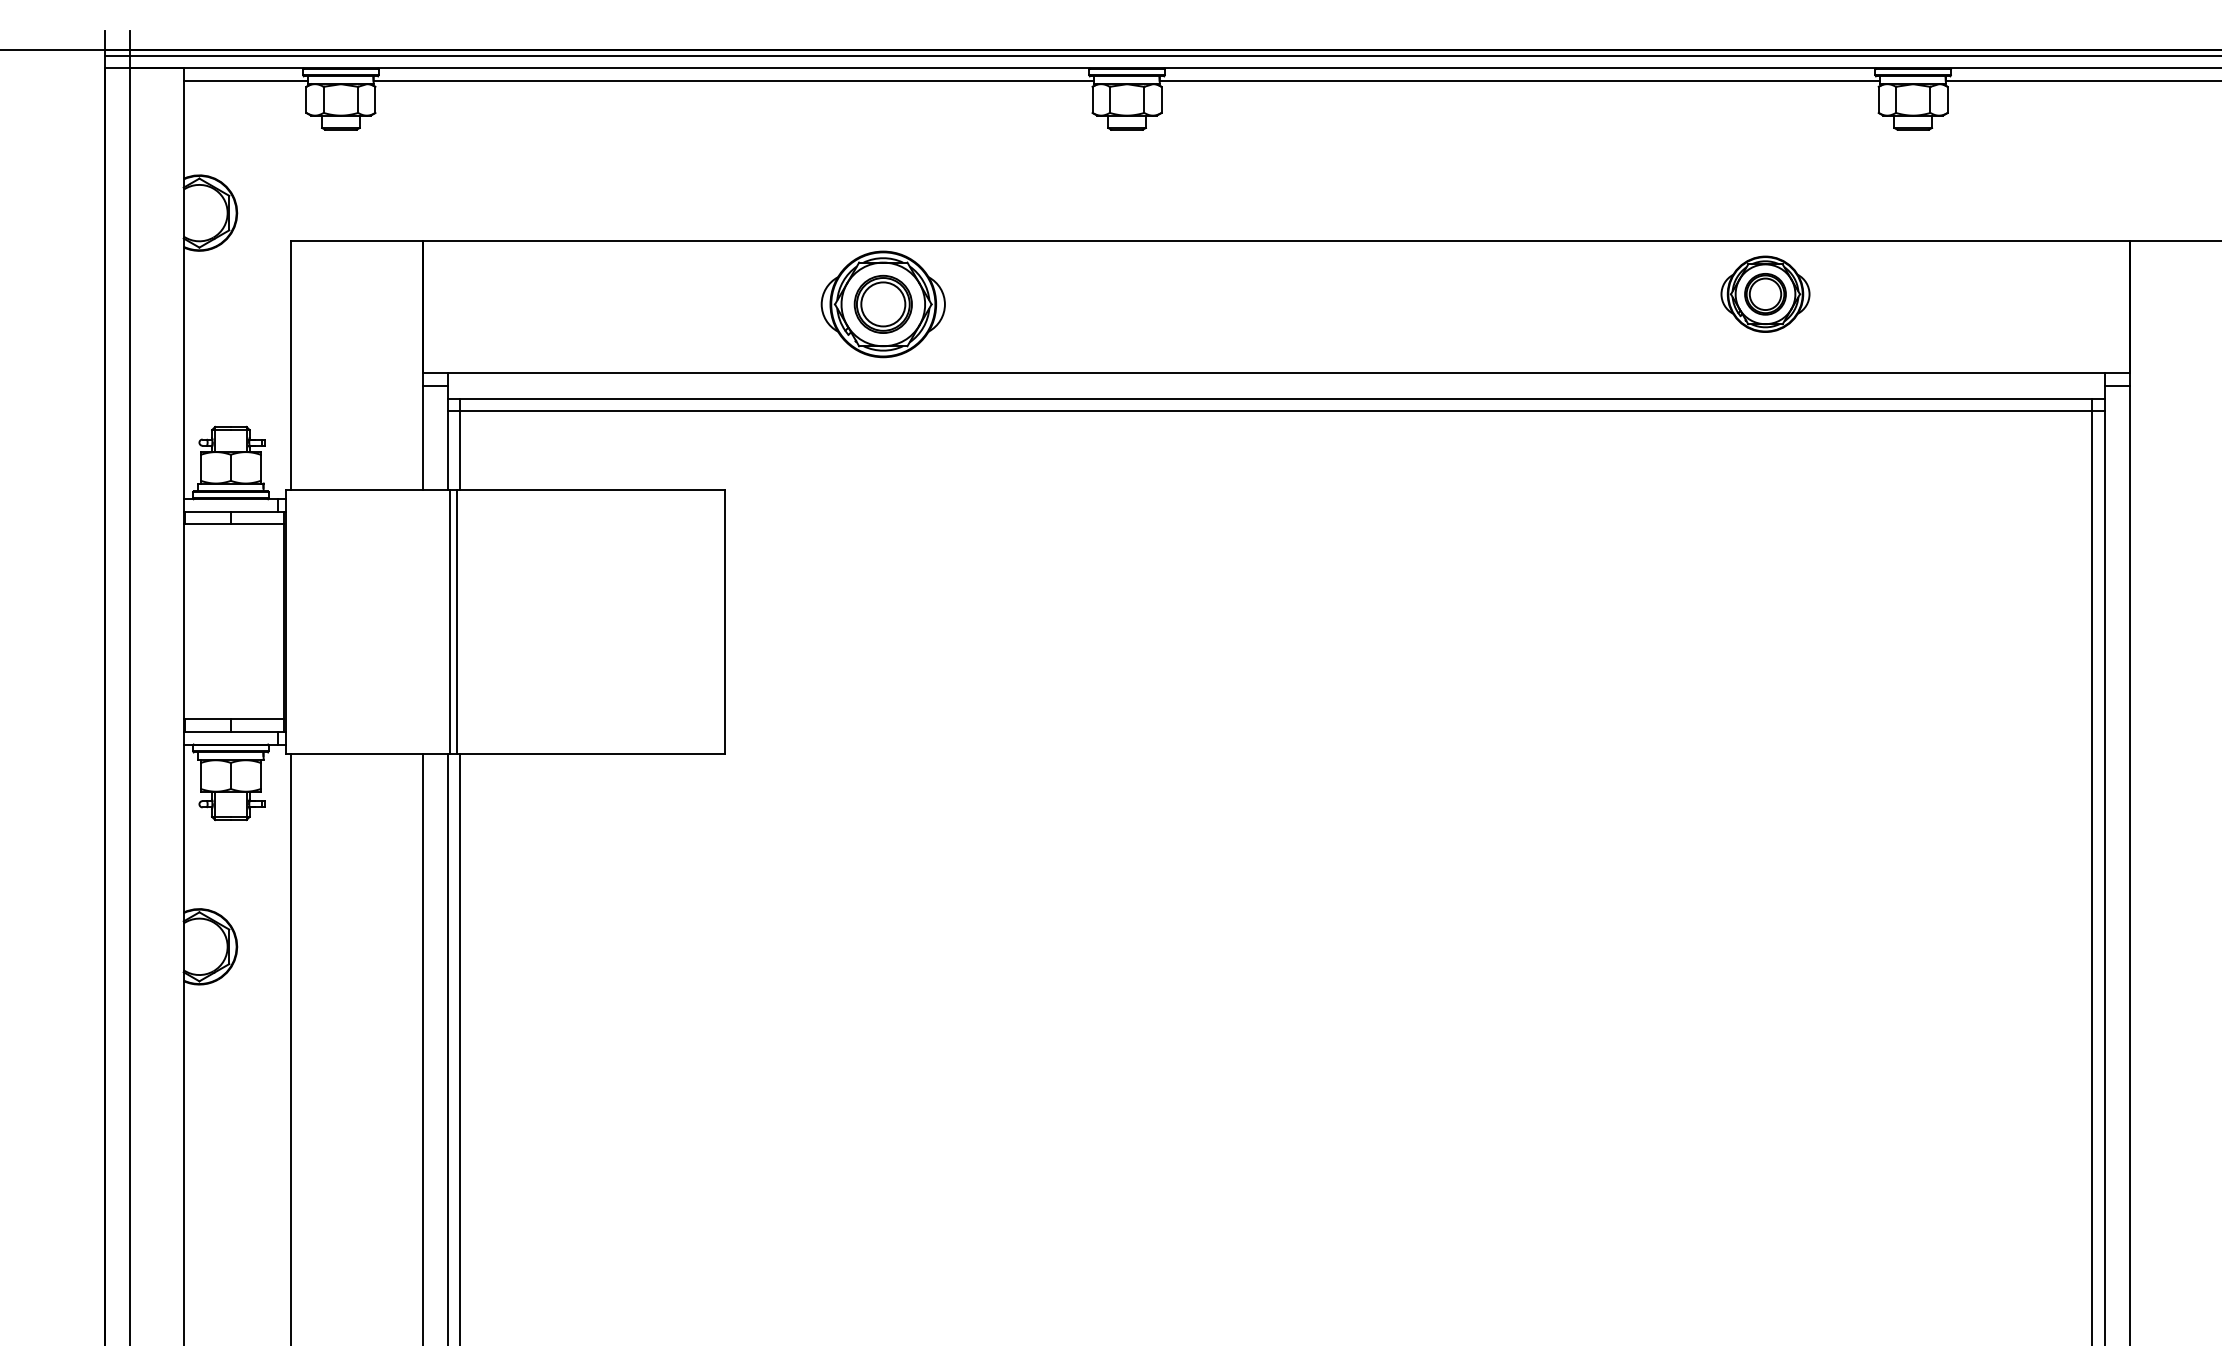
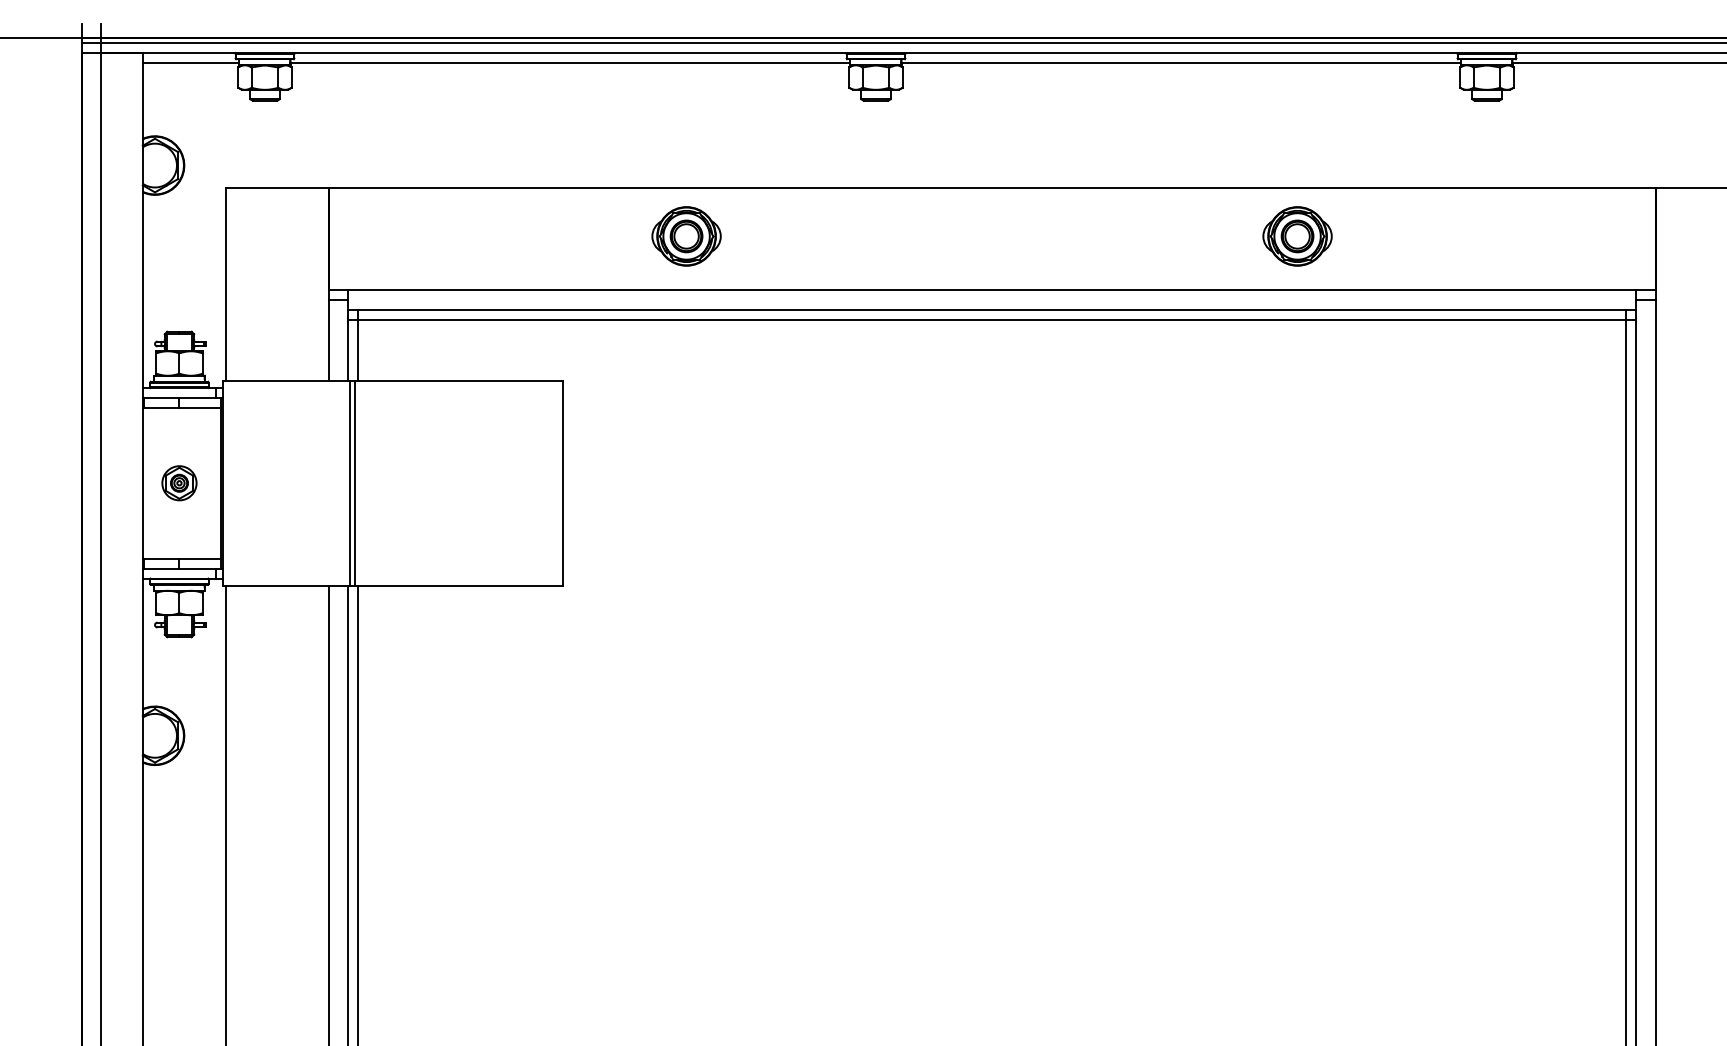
part: (1765, 293) -> (1297, 235), moved
part: (883, 303) -> (686, 235), size x0.71
part: (230, 621) -> (179, 482), added

